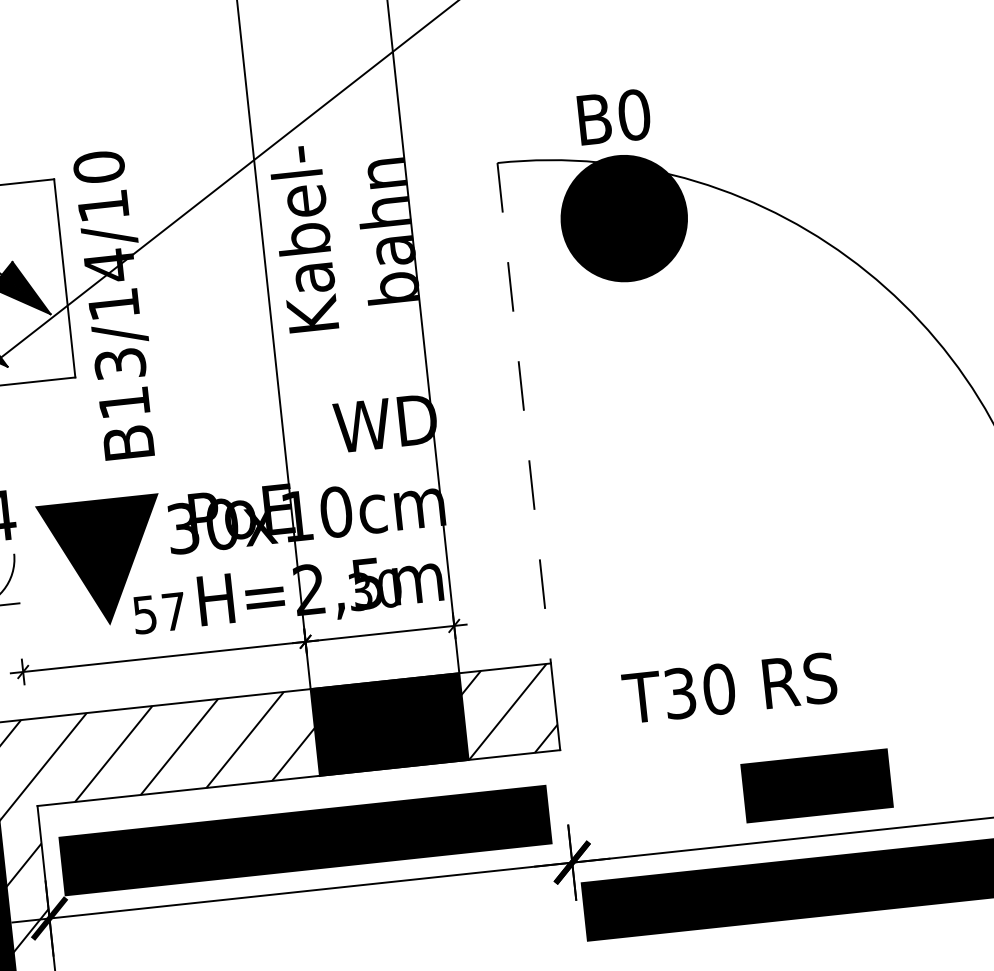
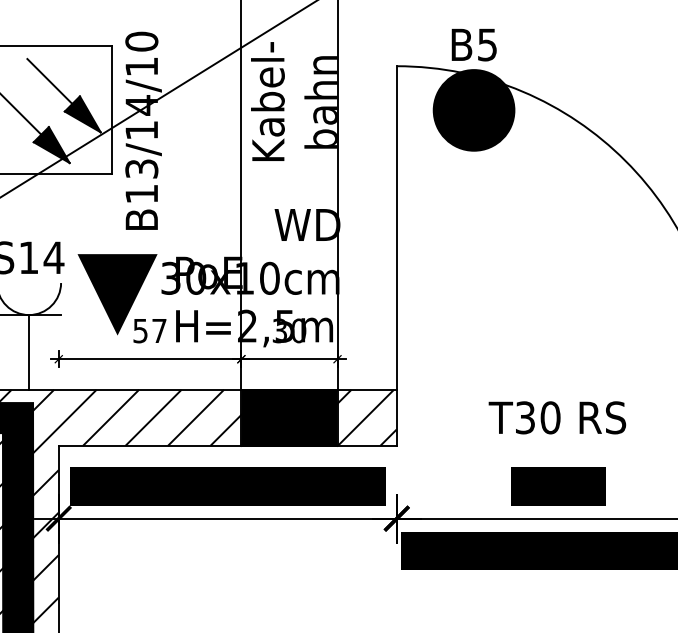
text: (634, 114) -> (487, 44), B0 -> B5
line: (523, 414) -> (396, 228), dashed -> solid
text: (729, 687) -> (557, 417), moved

